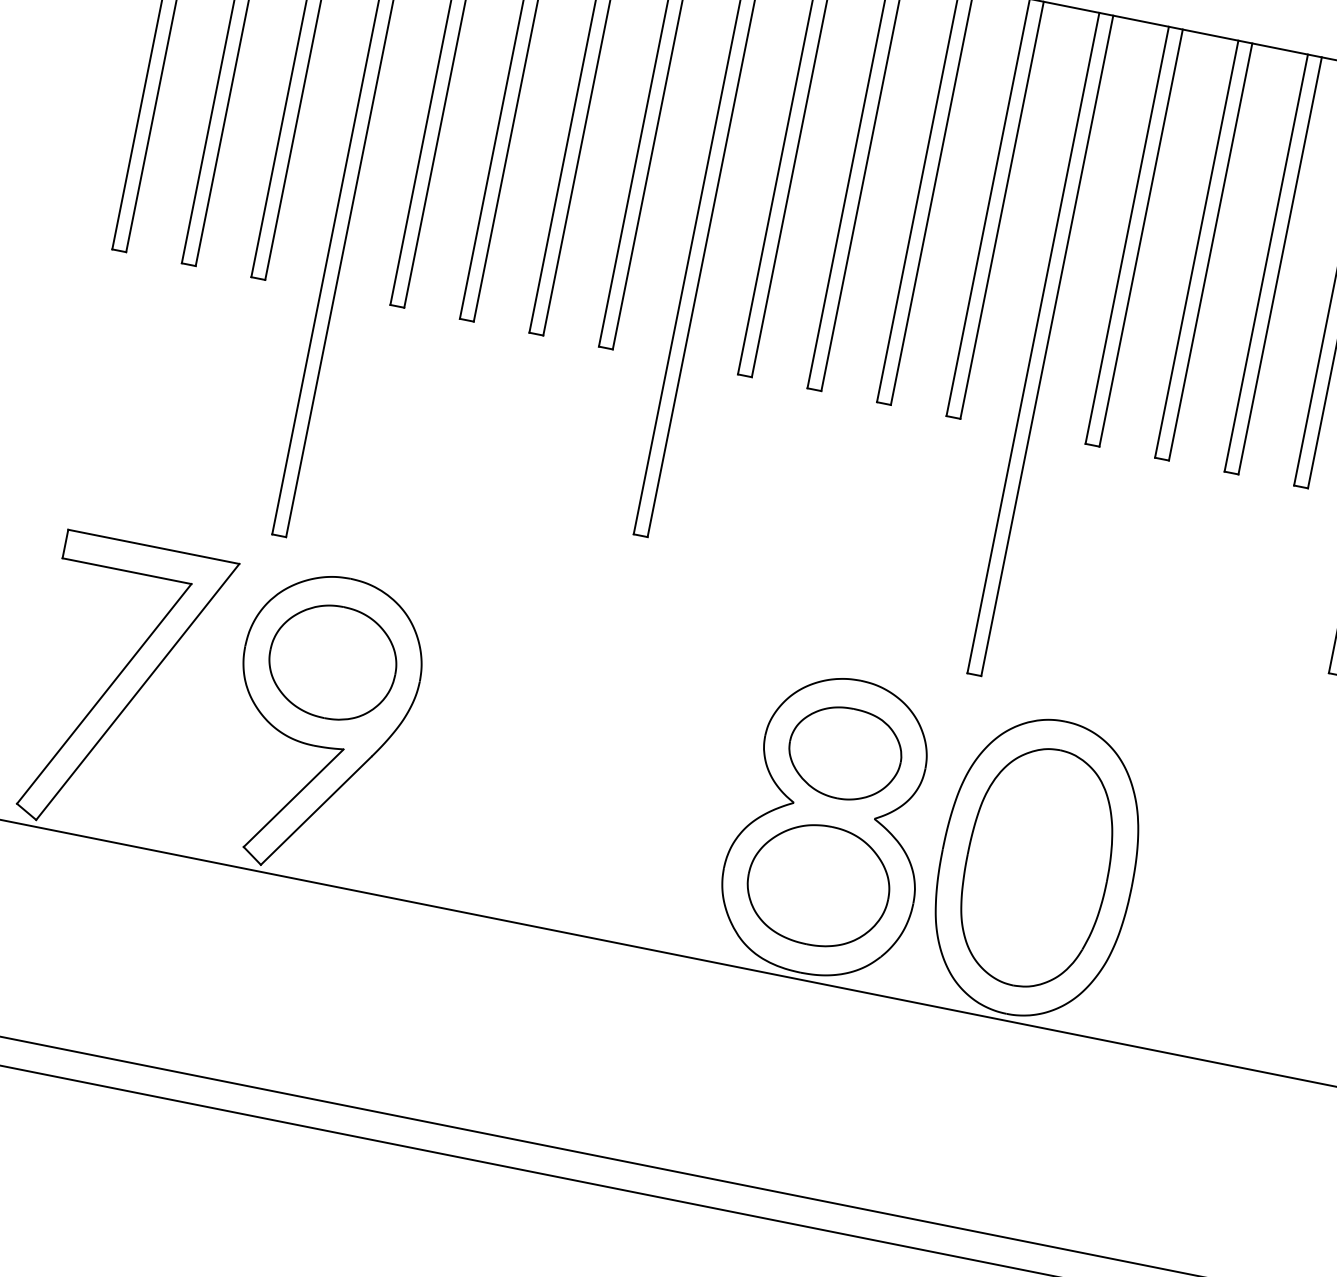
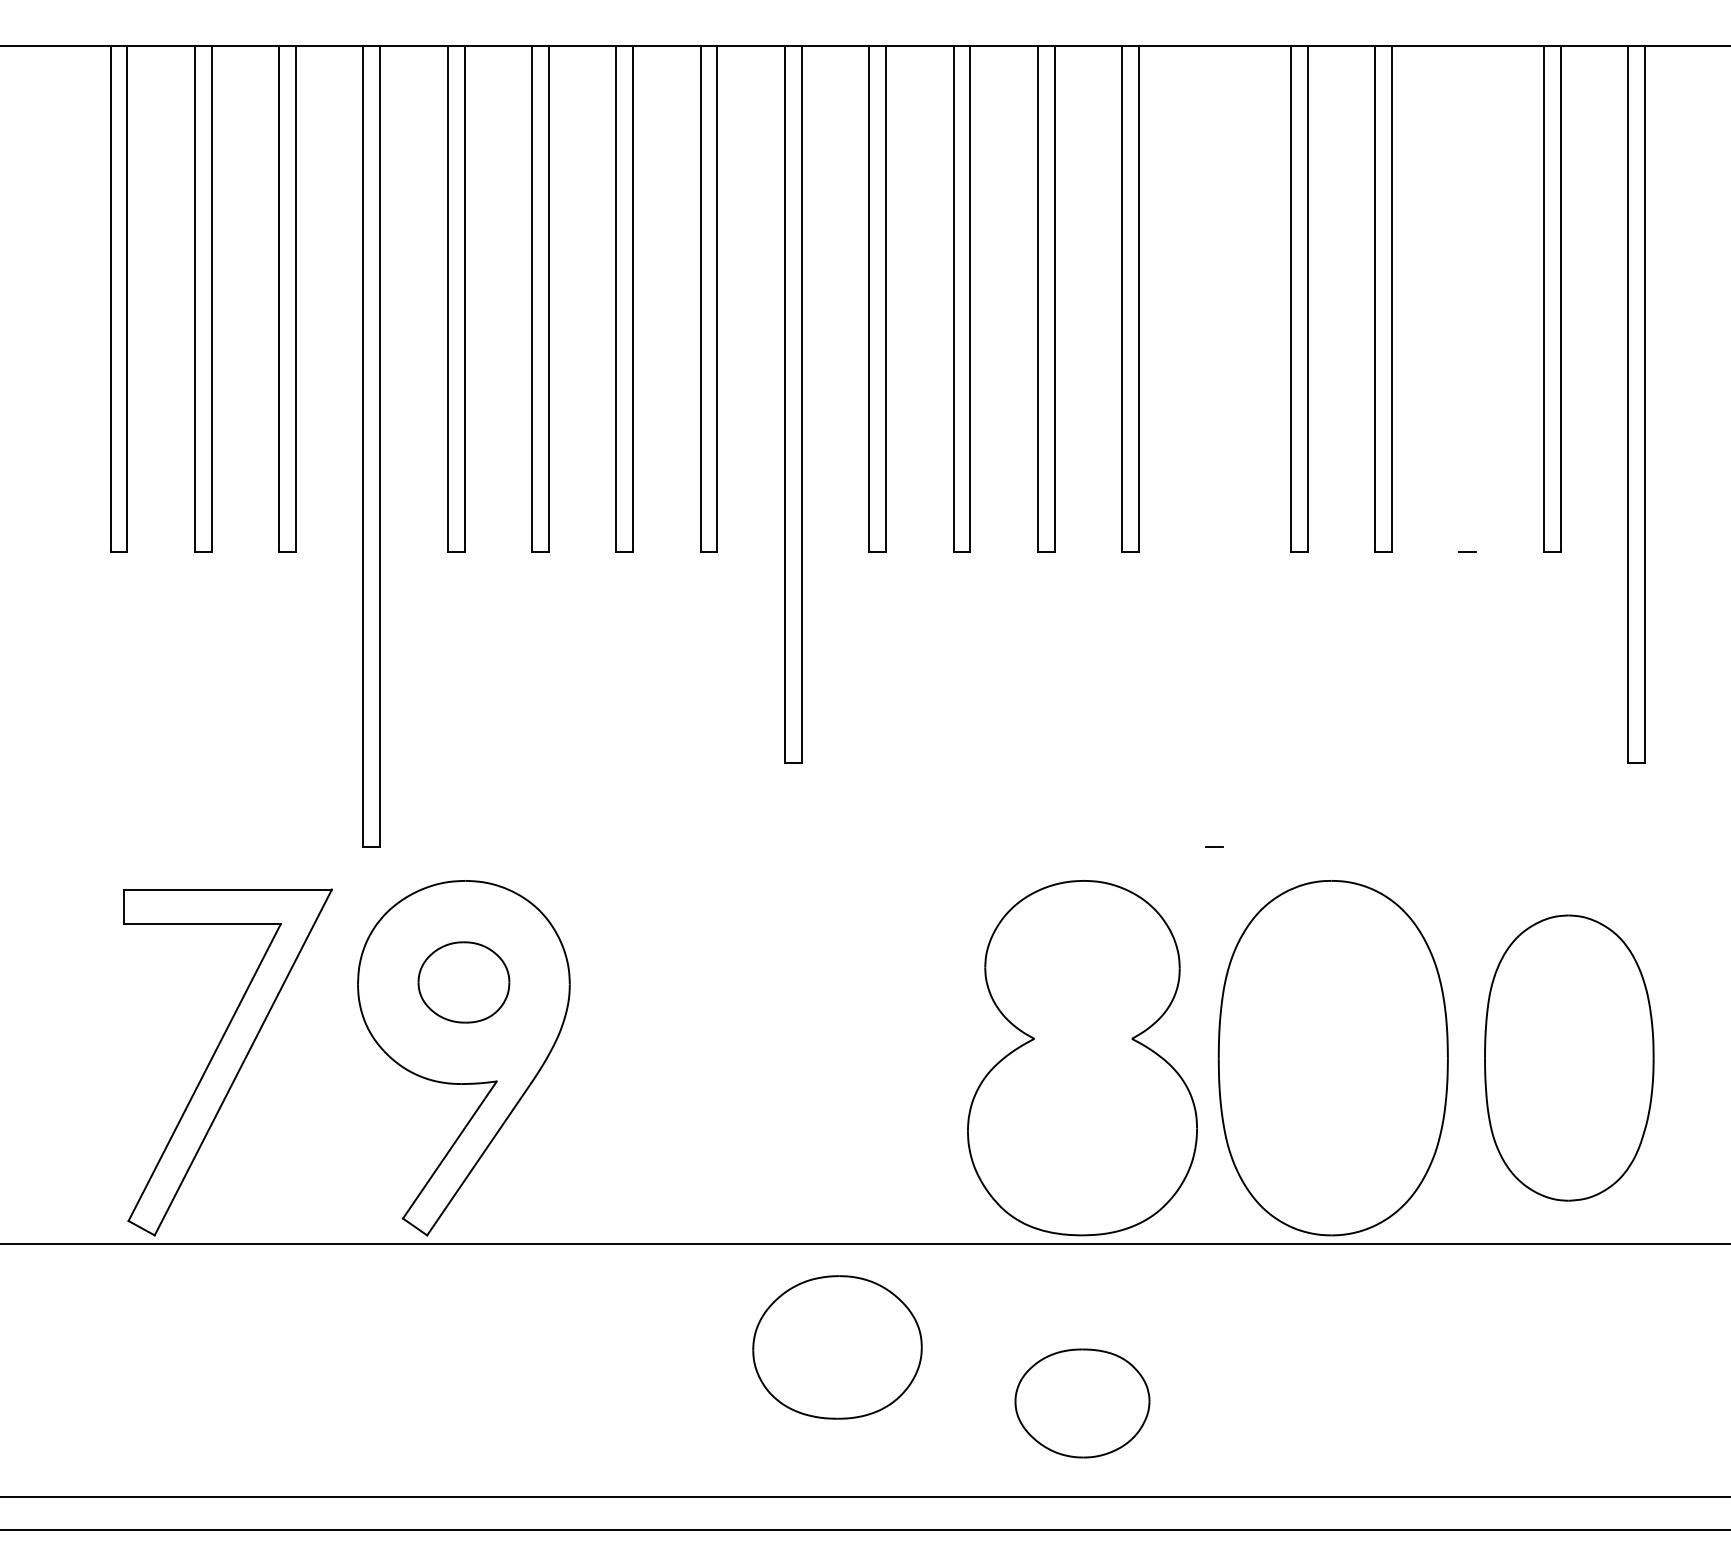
line: (1266, 263) -> (1459, 299), removed
line: (1280, 266) -> (1476, 299), removed
line: (1033, 342) -> (1206, 446), removed
line: (1047, 345) -> (1223, 446), removed
part: (332, 662) -> (463, 982), size x0.6
part: (845, 753) -> (1082, 1403), moved
part: (1037, 867) -> (1569, 1057), moved
part: (818, 885) -> (837, 1347), moved

